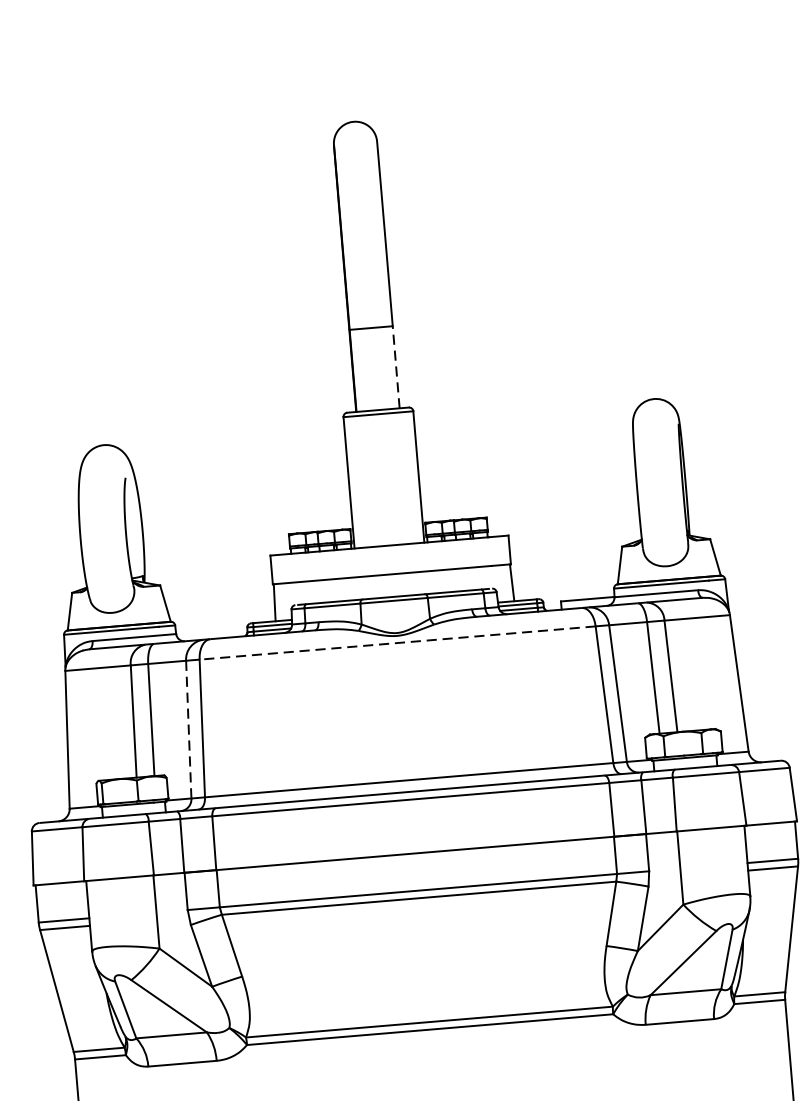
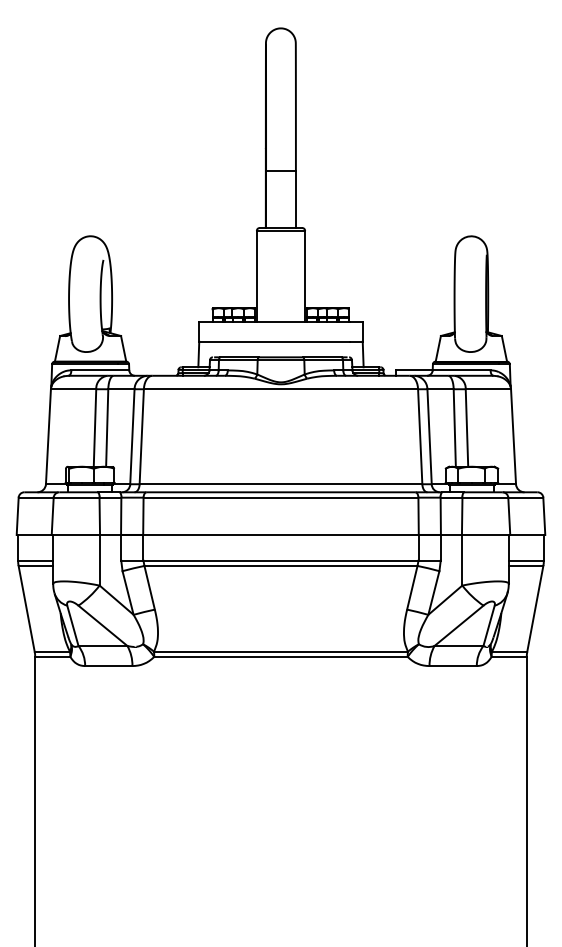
line: (395, 367) -> (295, 199), dashed -> solid
line: (396, 643) -> (280, 389), dashed -> solid
line: (188, 729) -> (132, 436), dashed -> solid

